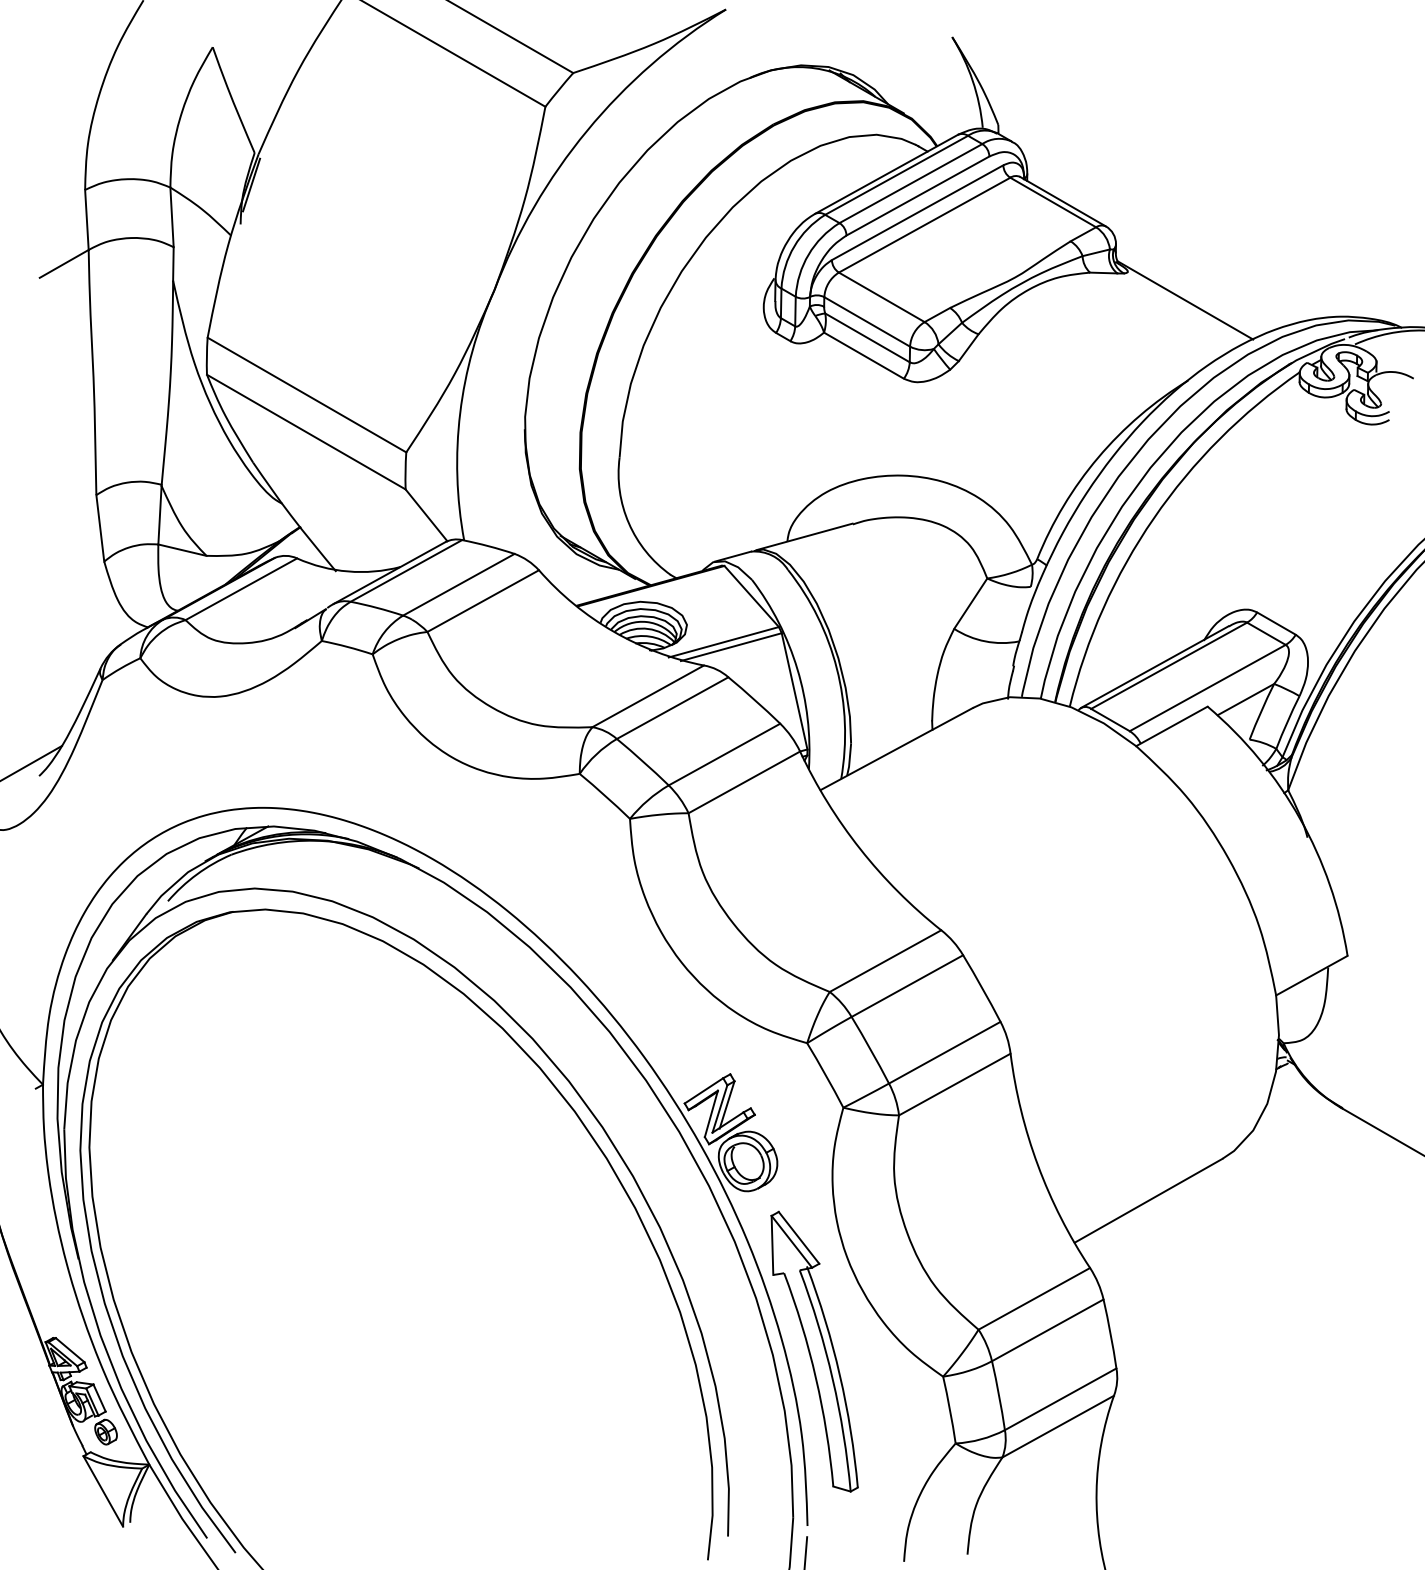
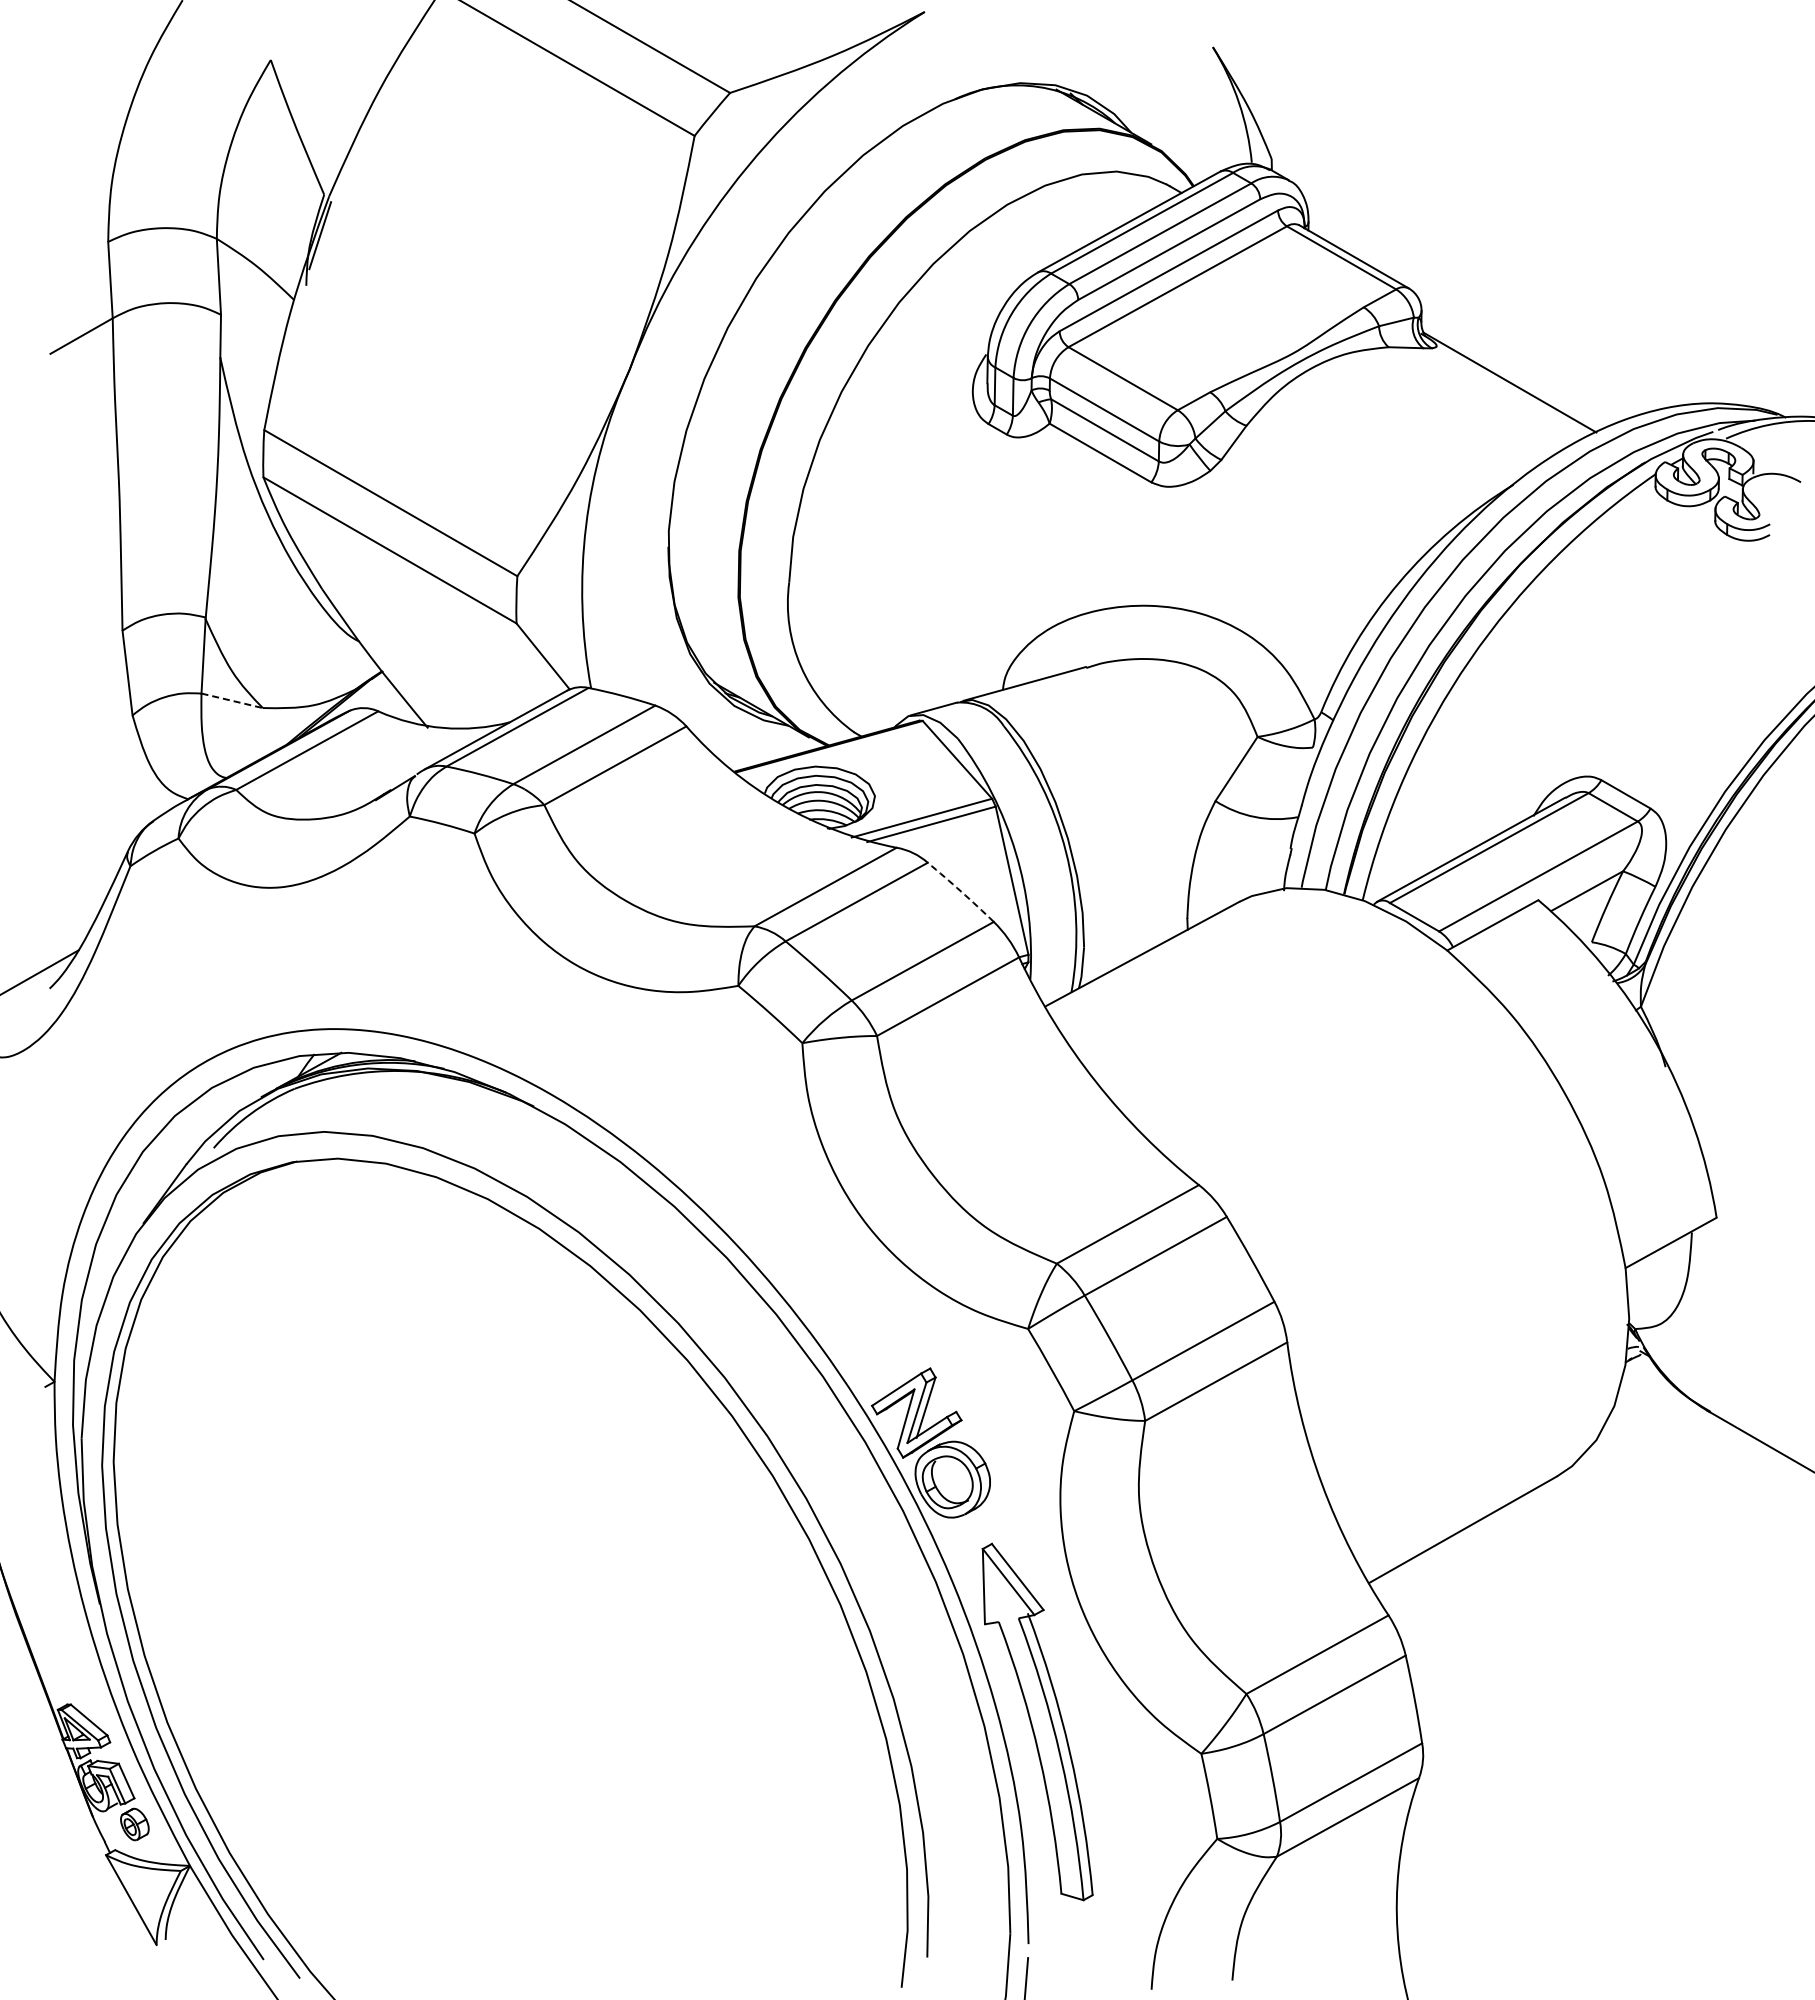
line: (182, 549) -> (232, 700), solid -> dashed
arc: (754, 699) -> (961, 891), solid -> dashed

